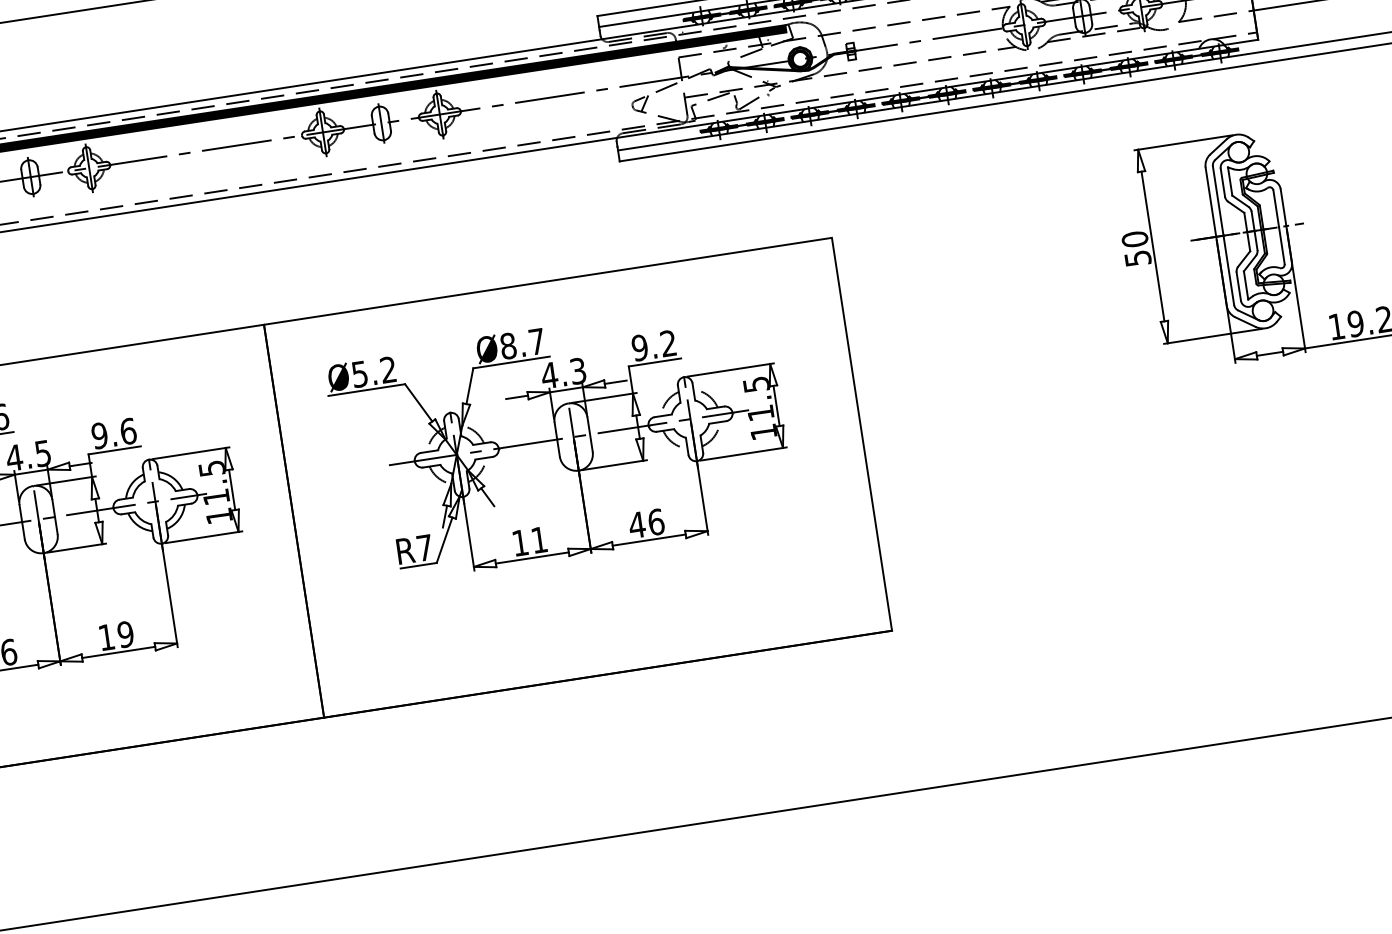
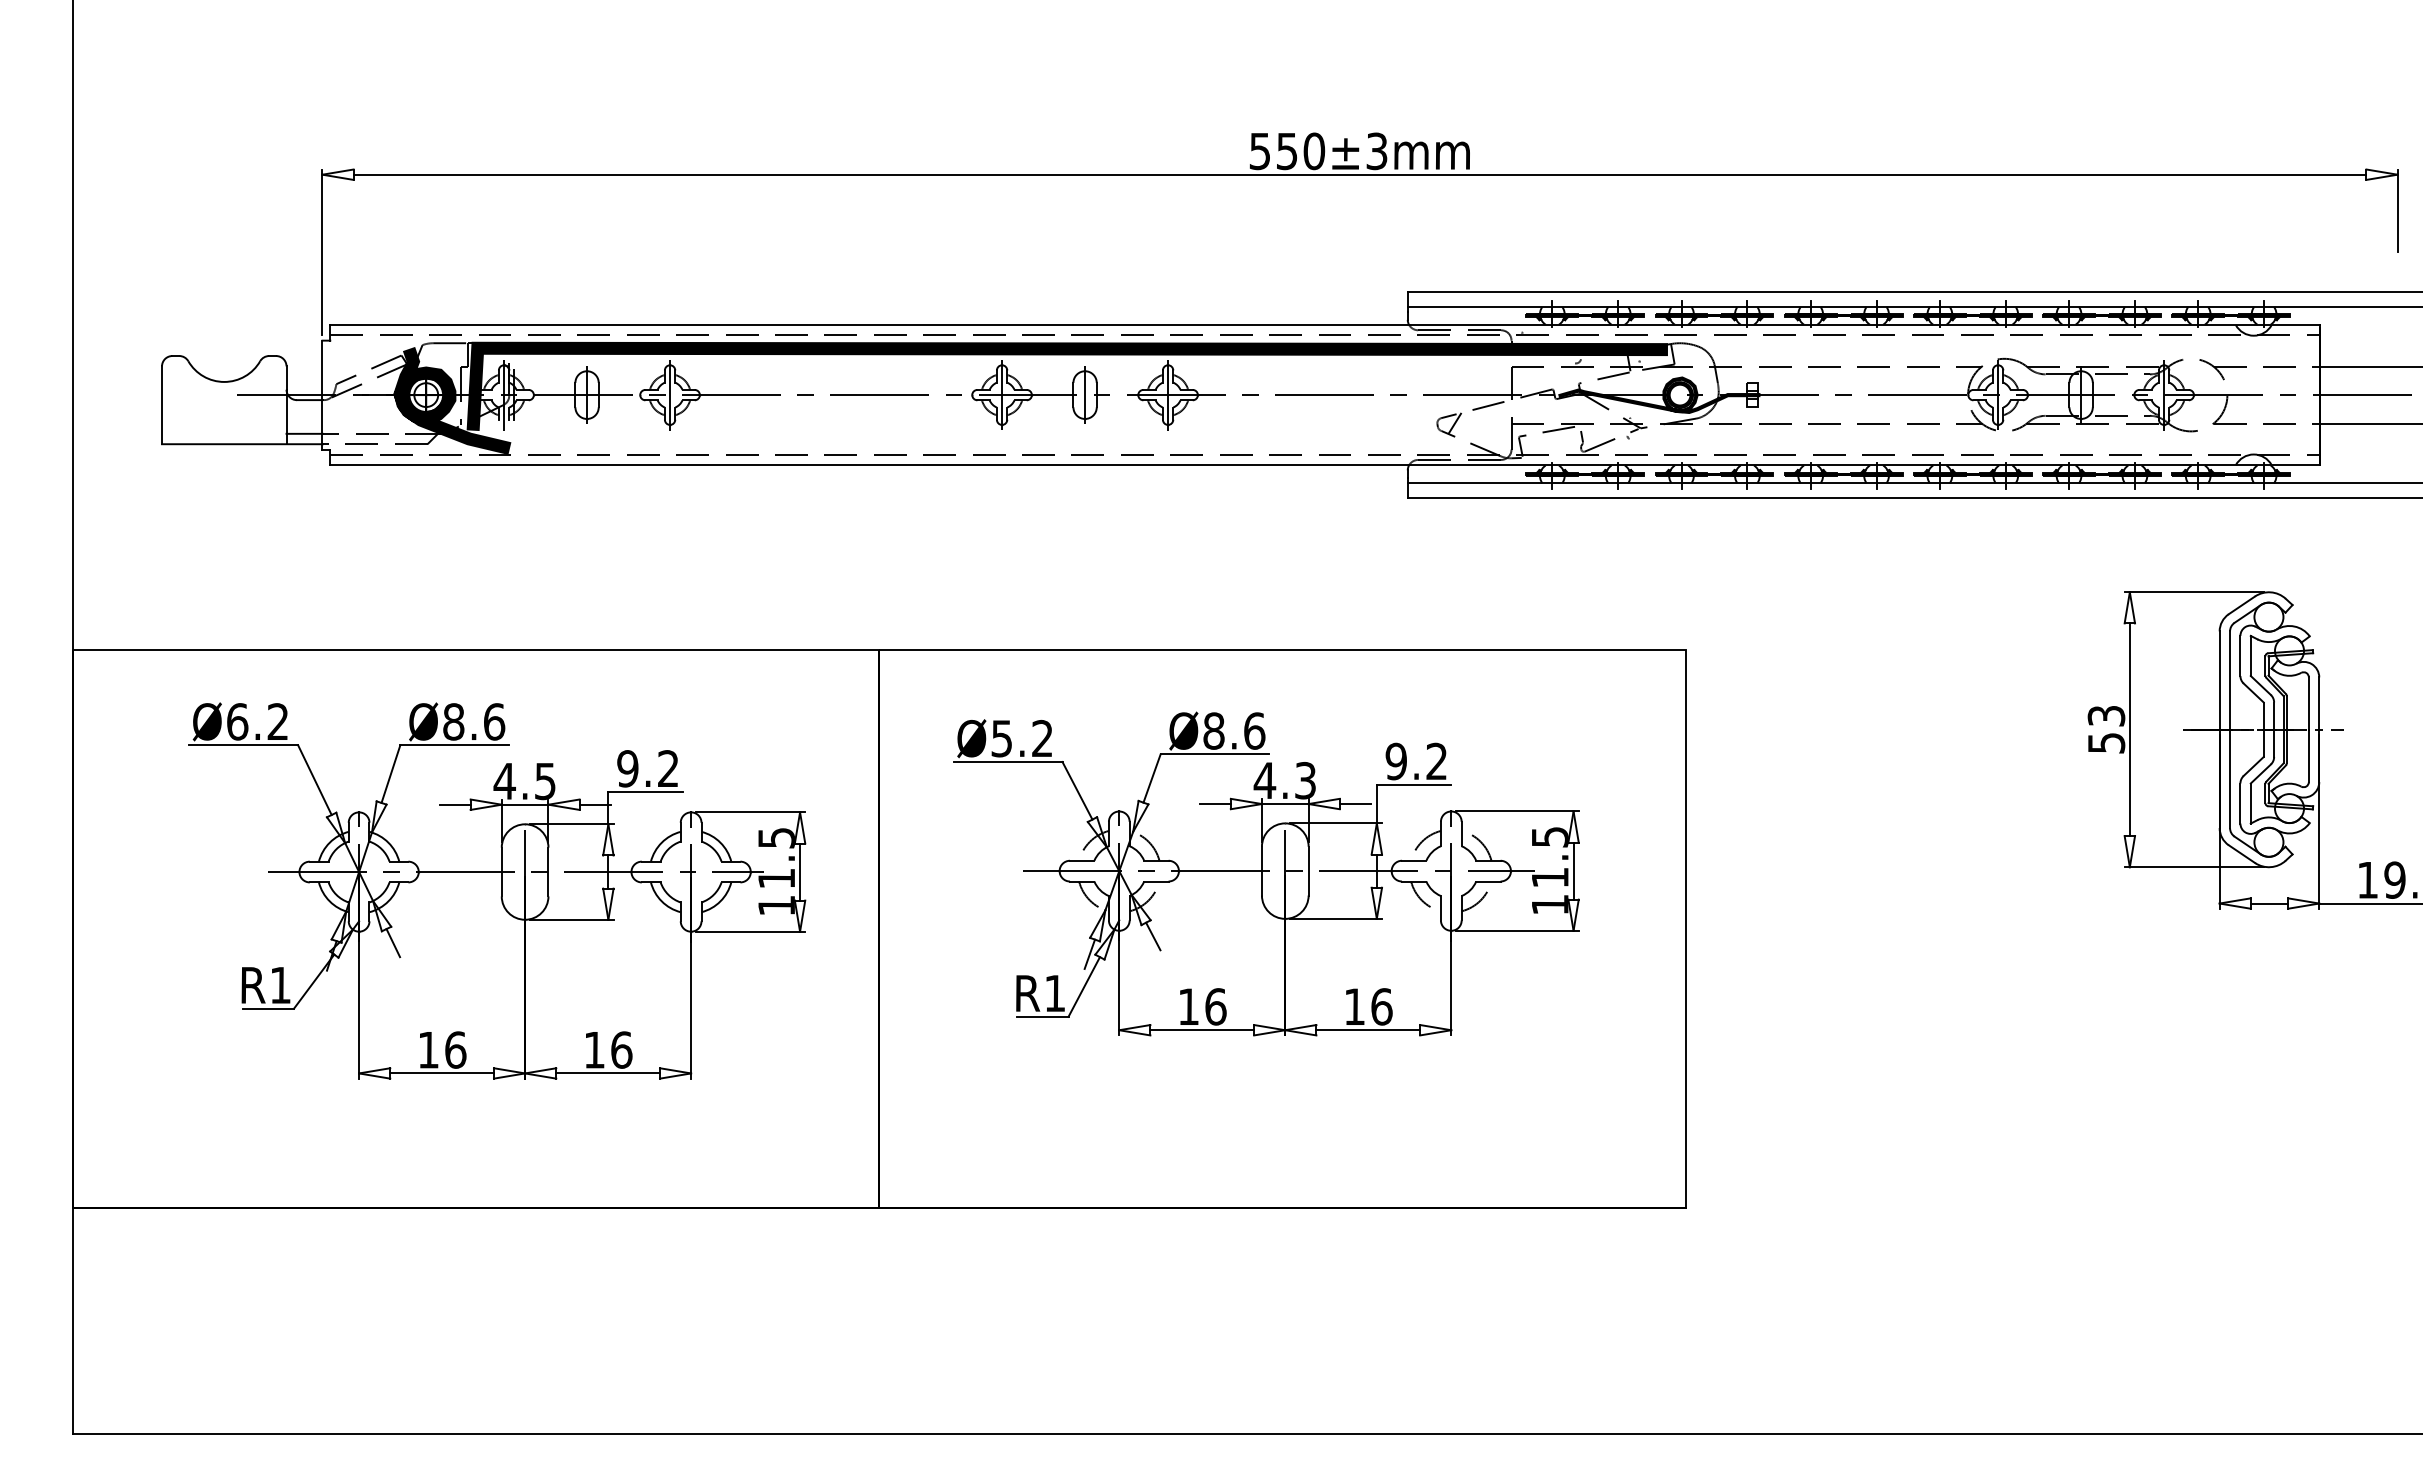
text: (1135, 239) -> (2106, 715), 50 -> 53
text: (536, 341) -> (1254, 730), Ø8.7 -> Ø8.6
text: (128, 431) -> (668, 768), 9.6 -> 9.2
text: (636, 524) -> (1354, 1006), 46 -> 16
text: (539, 539) -> (1215, 1006), 11 -> 16
text: (425, 547) -> (1055, 993), R7 -> R1
text: (125, 634) -> (621, 1049), 19 -> 16

